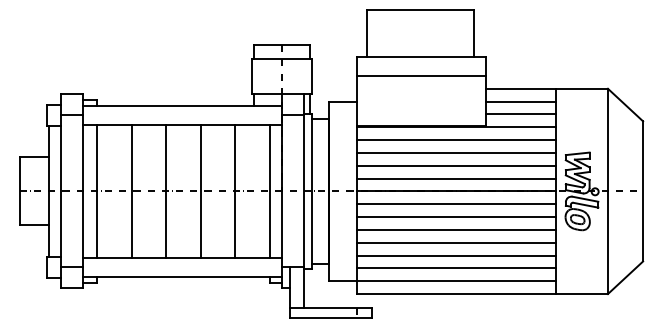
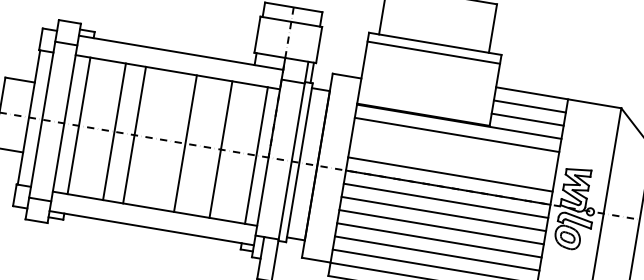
line: (421, 75) -> (433, 52), moved
line: (456, 152) -> (454, 147), removed
line: (456, 165) -> (452, 161), removed
line: (166, 190) -> (134, 134), moved

